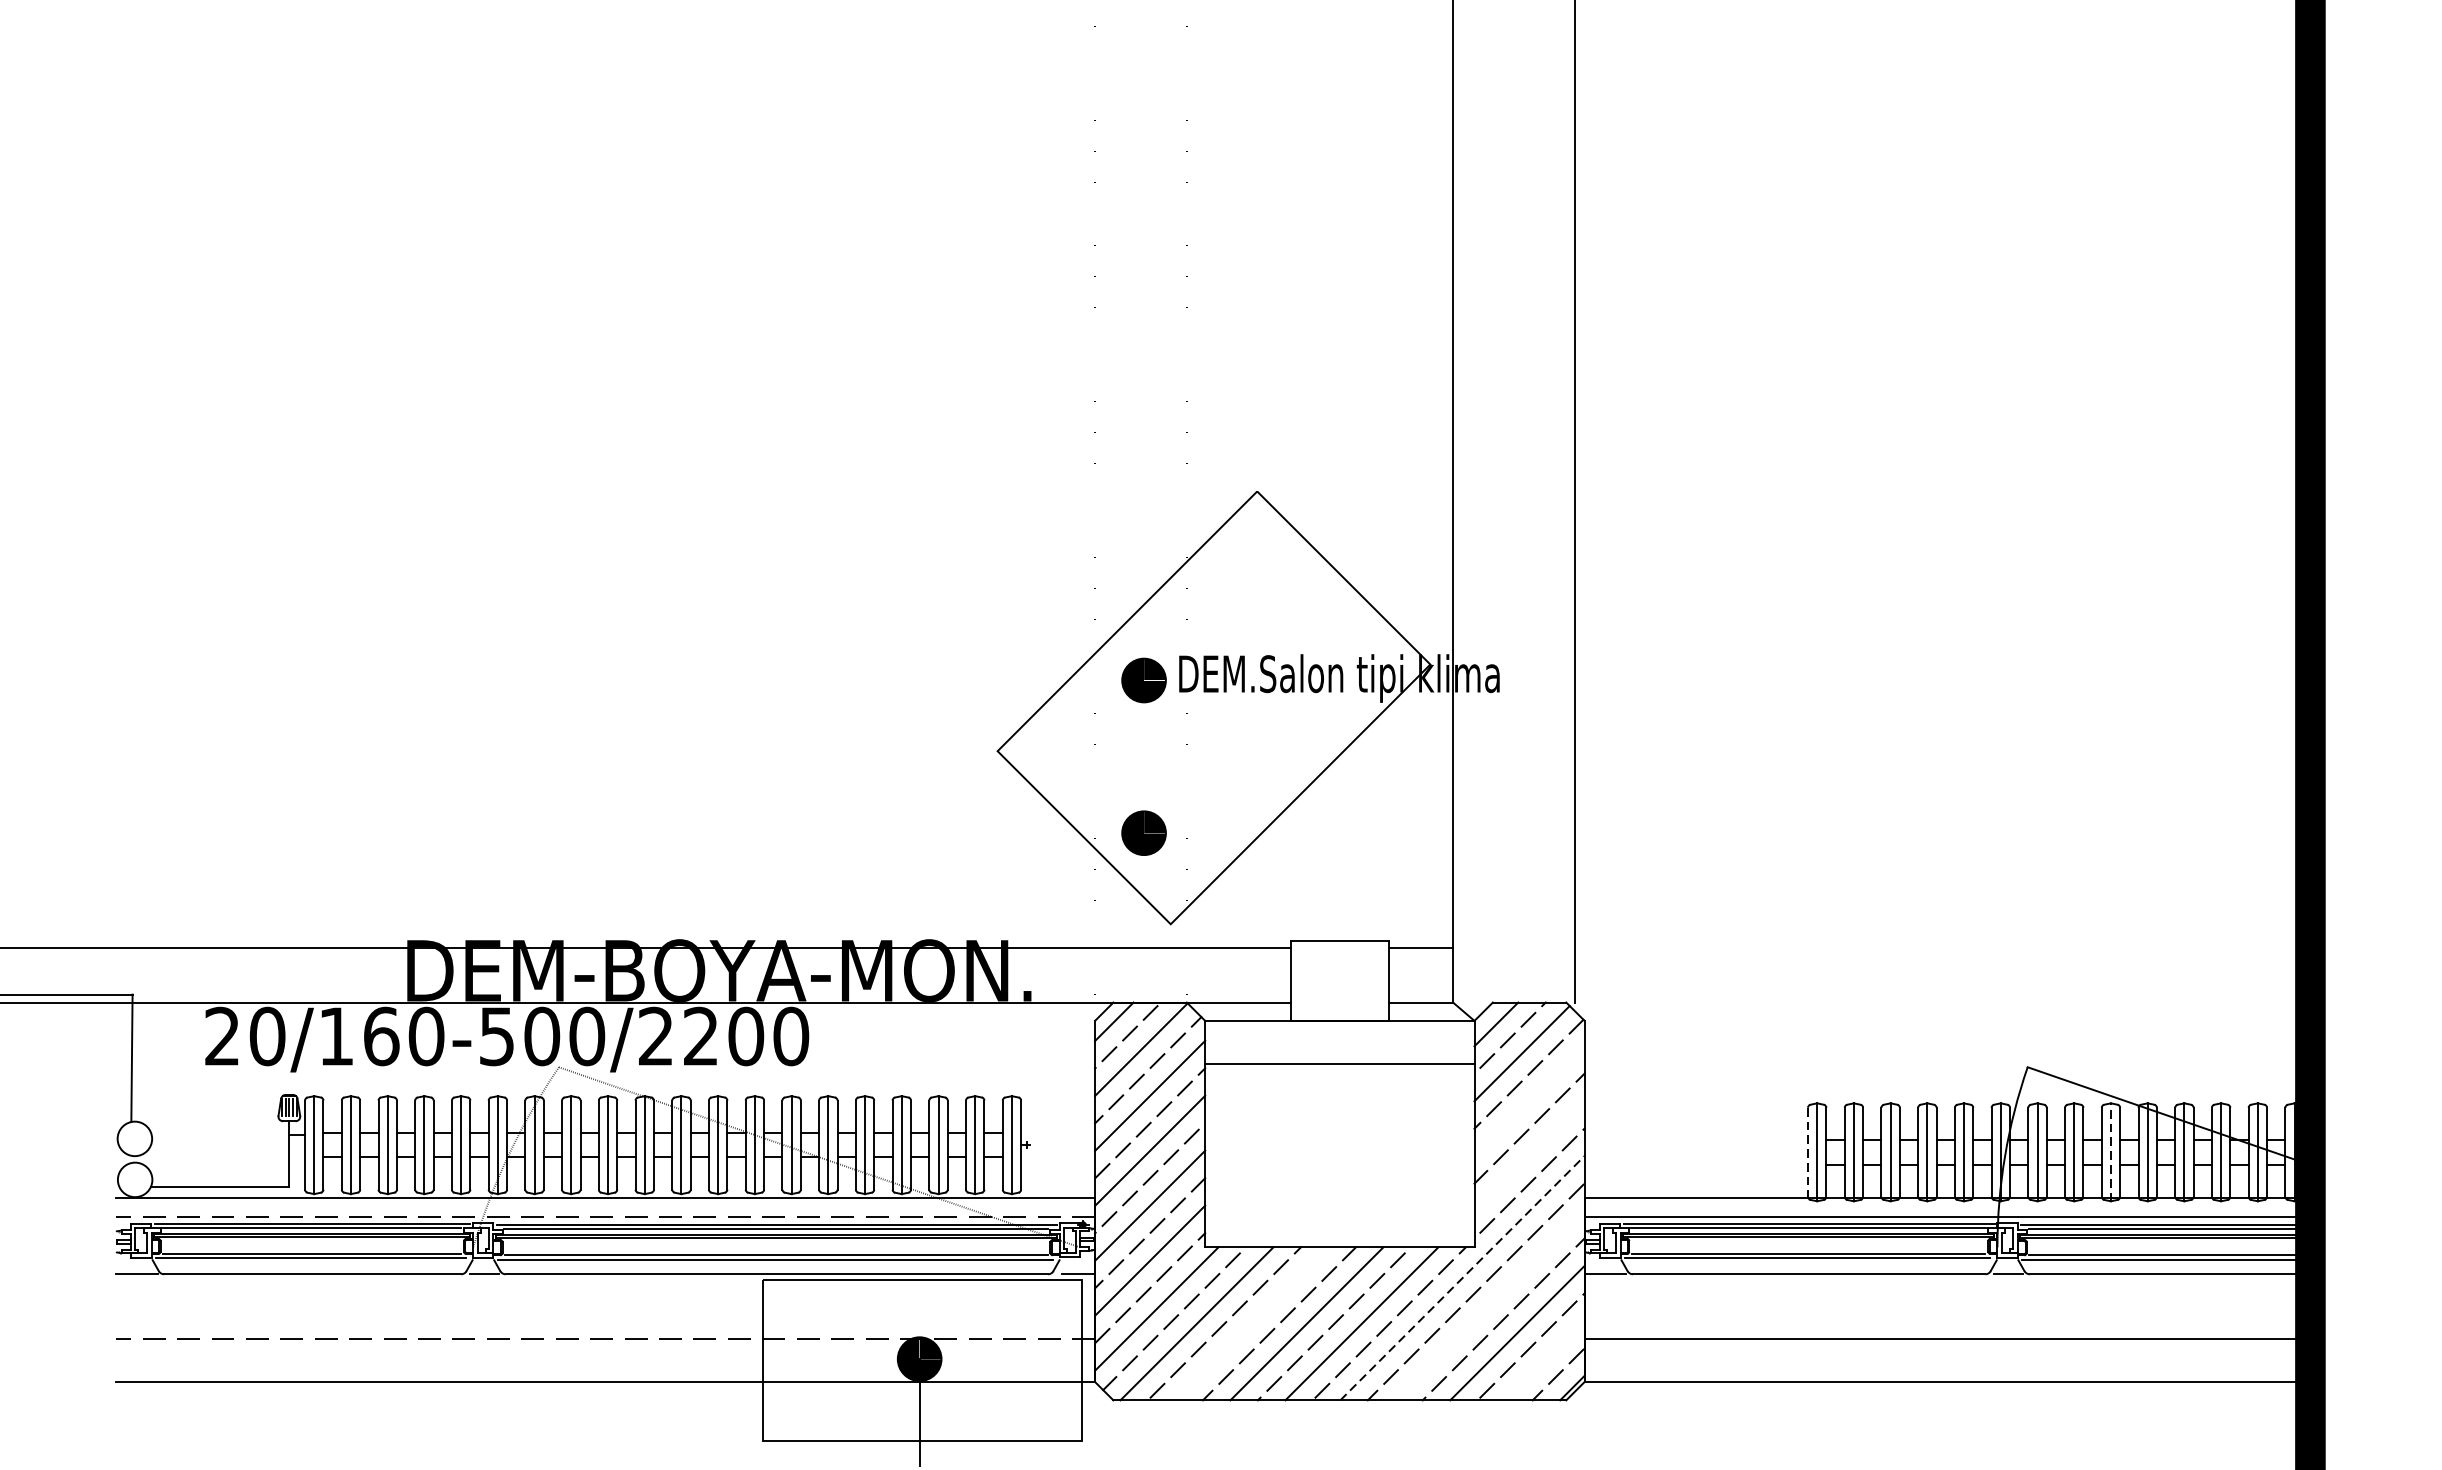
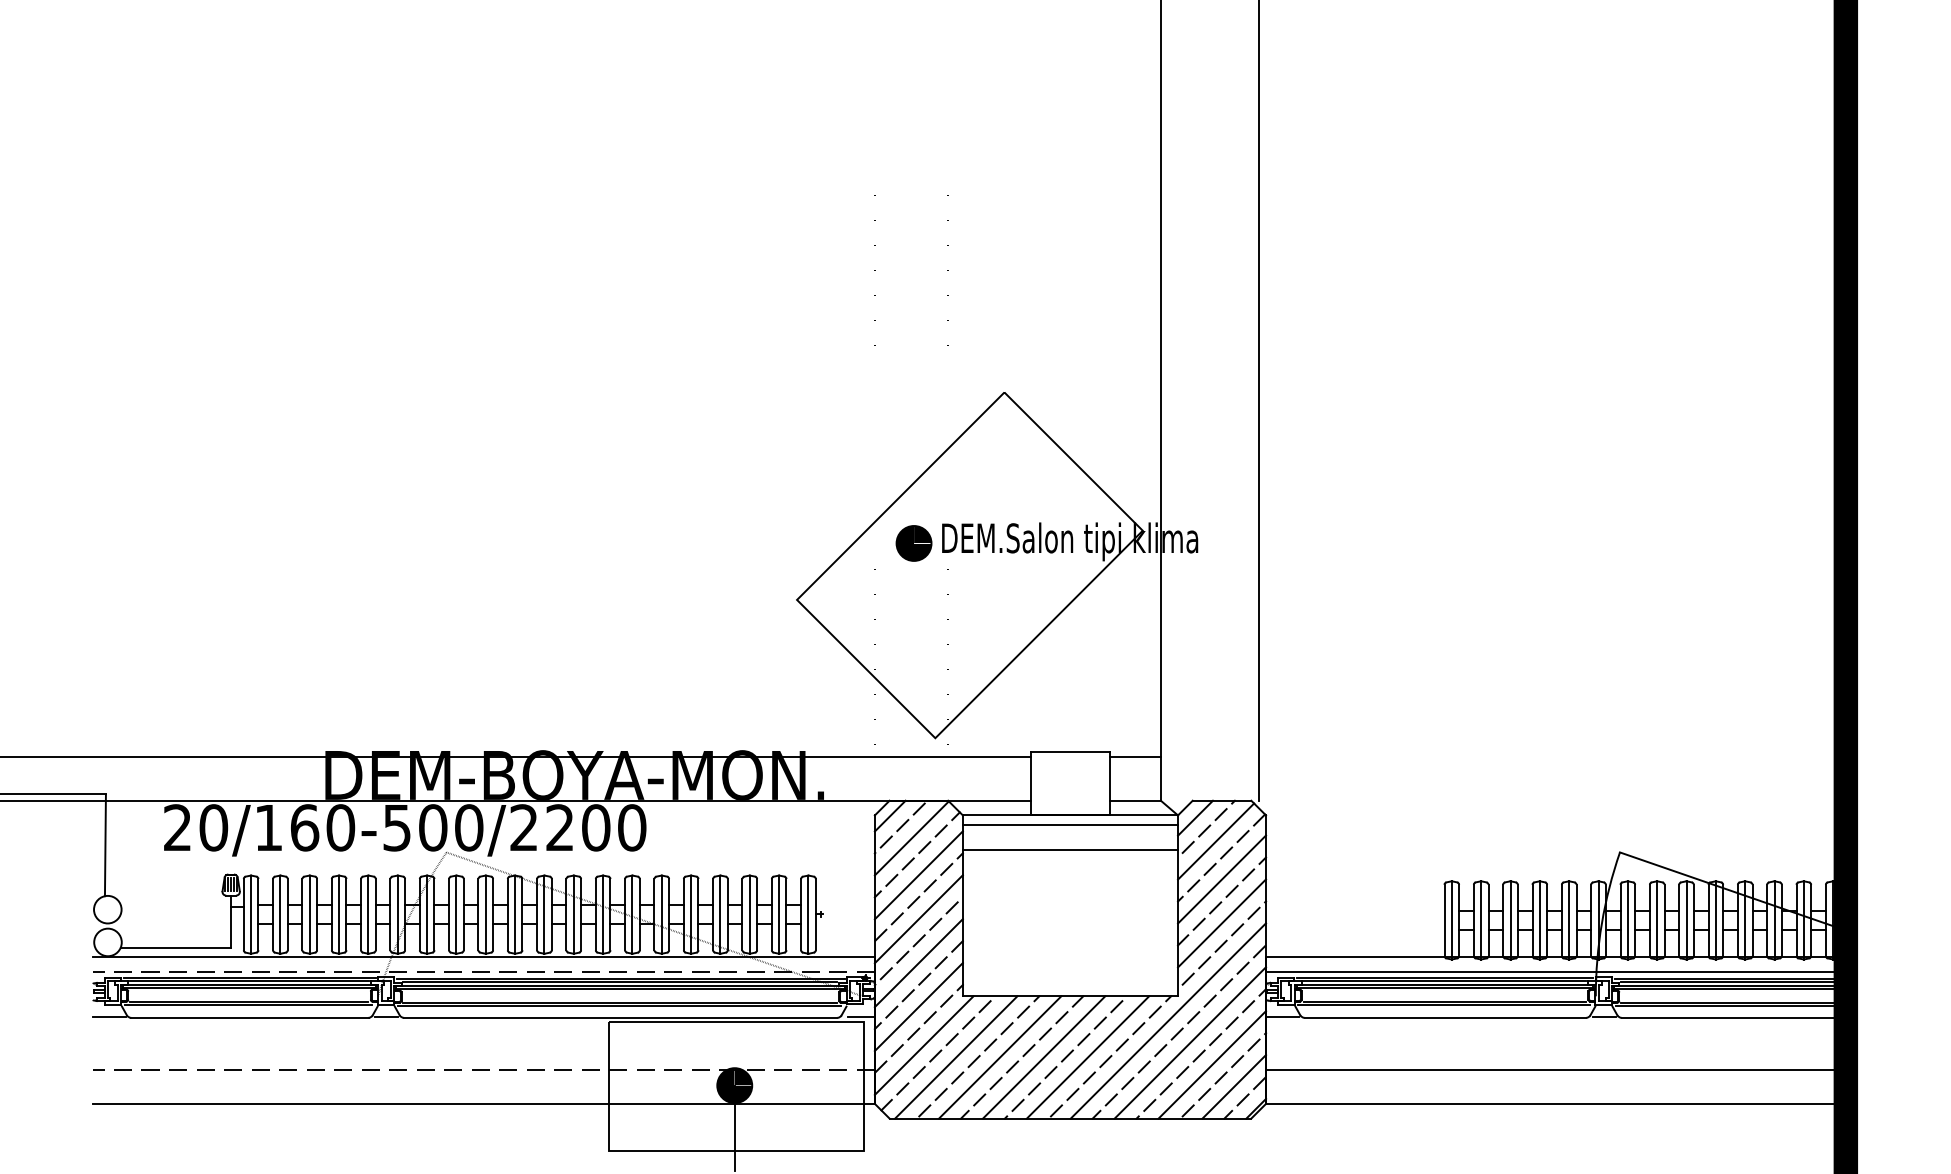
part: (1143, 833) -> (913, 665), removed
line: (1339, 1033) -> (1070, 825), added
line: (1530, 1101) -> (1222, 879), added
line: (2110, 1151) -> (1686, 919), dashed -> solid
line: (1808, 1152) -> (1444, 920), dashed -> solid
line: (1530, 1156) -> (1222, 923), added
line: (1462, 1277) -> (1168, 1020), dashed -> solid
line: (1490, 1305) -> (1190, 1042), added
line: (1252, 1323) -> (1000, 1057), added
line: (1545, 1360) -> (1234, 1086), added

